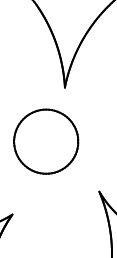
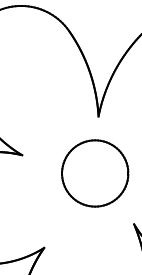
part: (46, 141) -> (95, 173), moved

